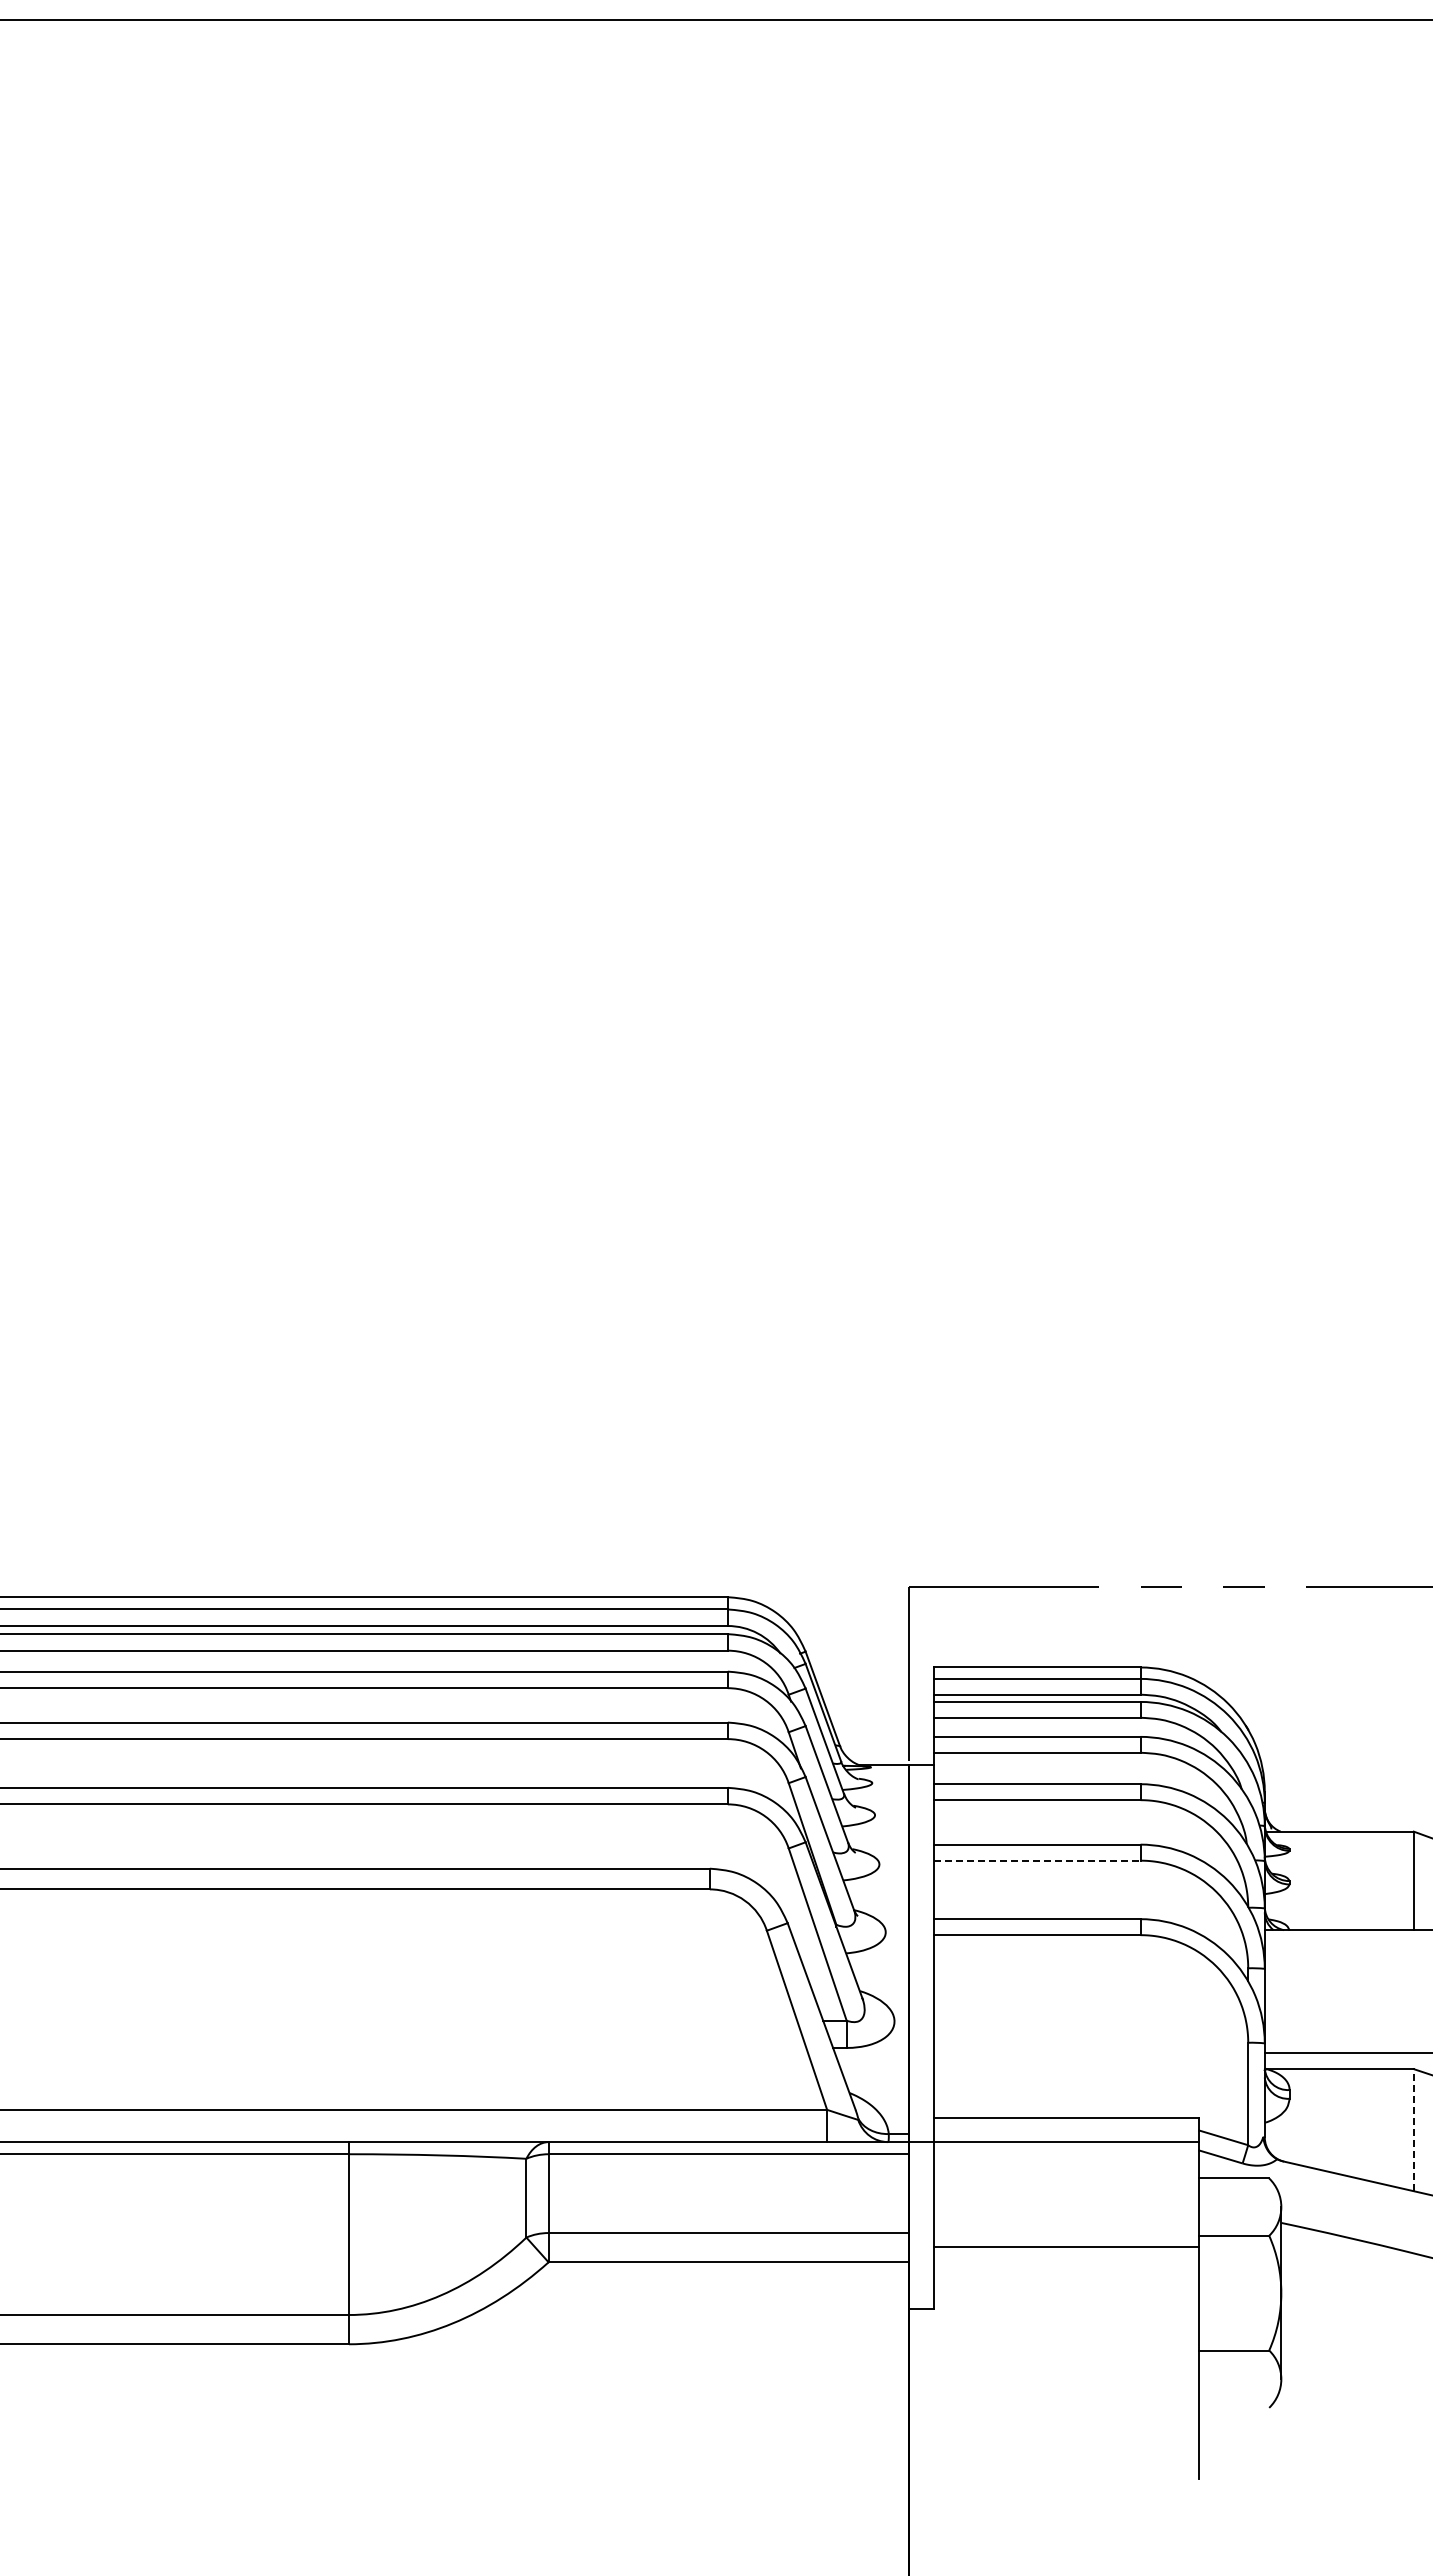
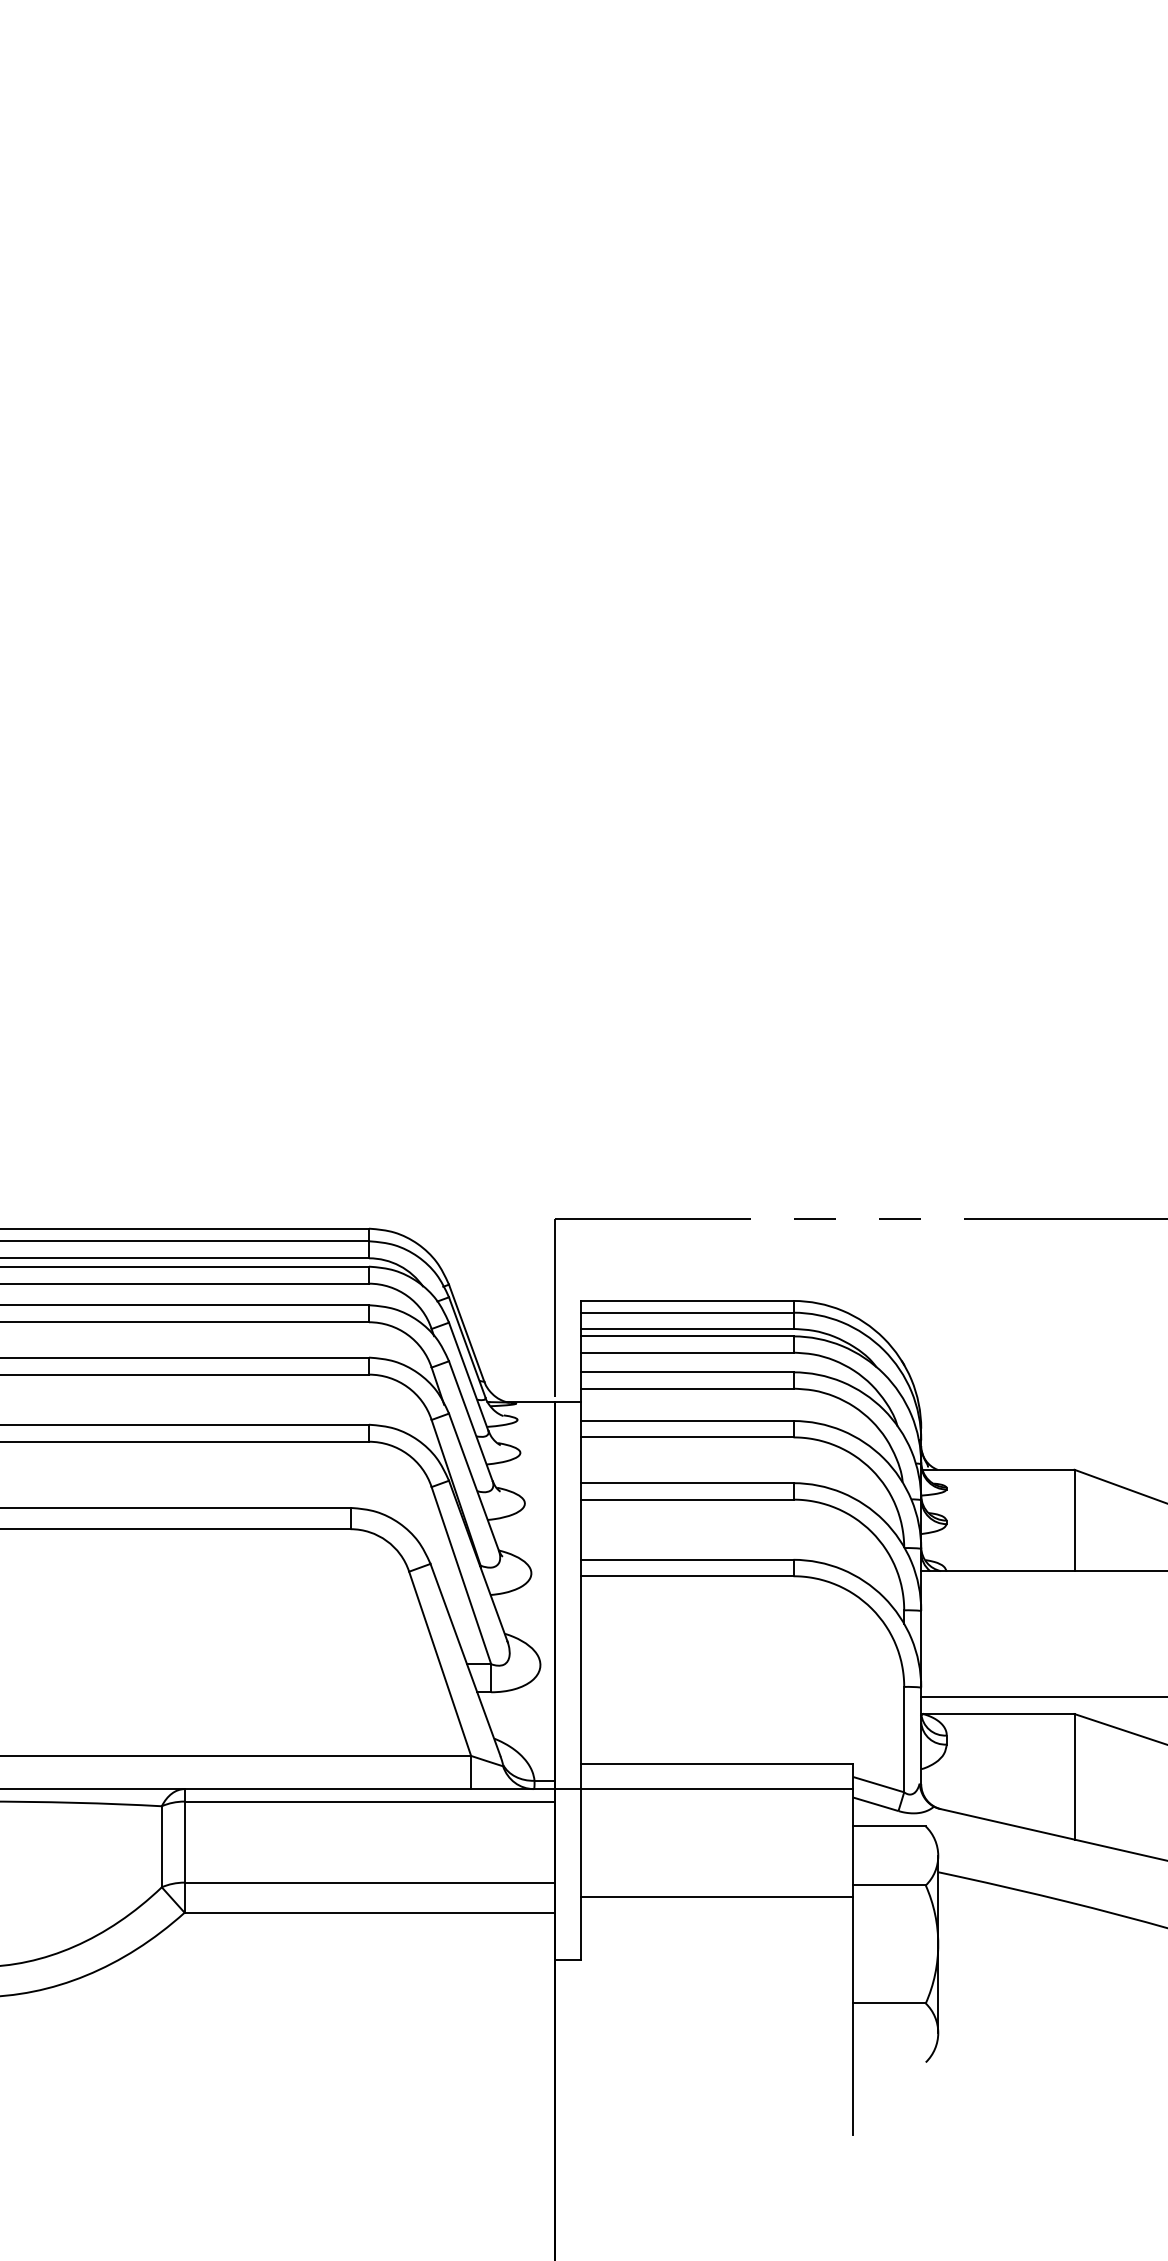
line: (1037, 1860) -> (687, 1499), dashed -> solid
line: (1413, 2129) -> (1074, 1776), dashed -> solid

